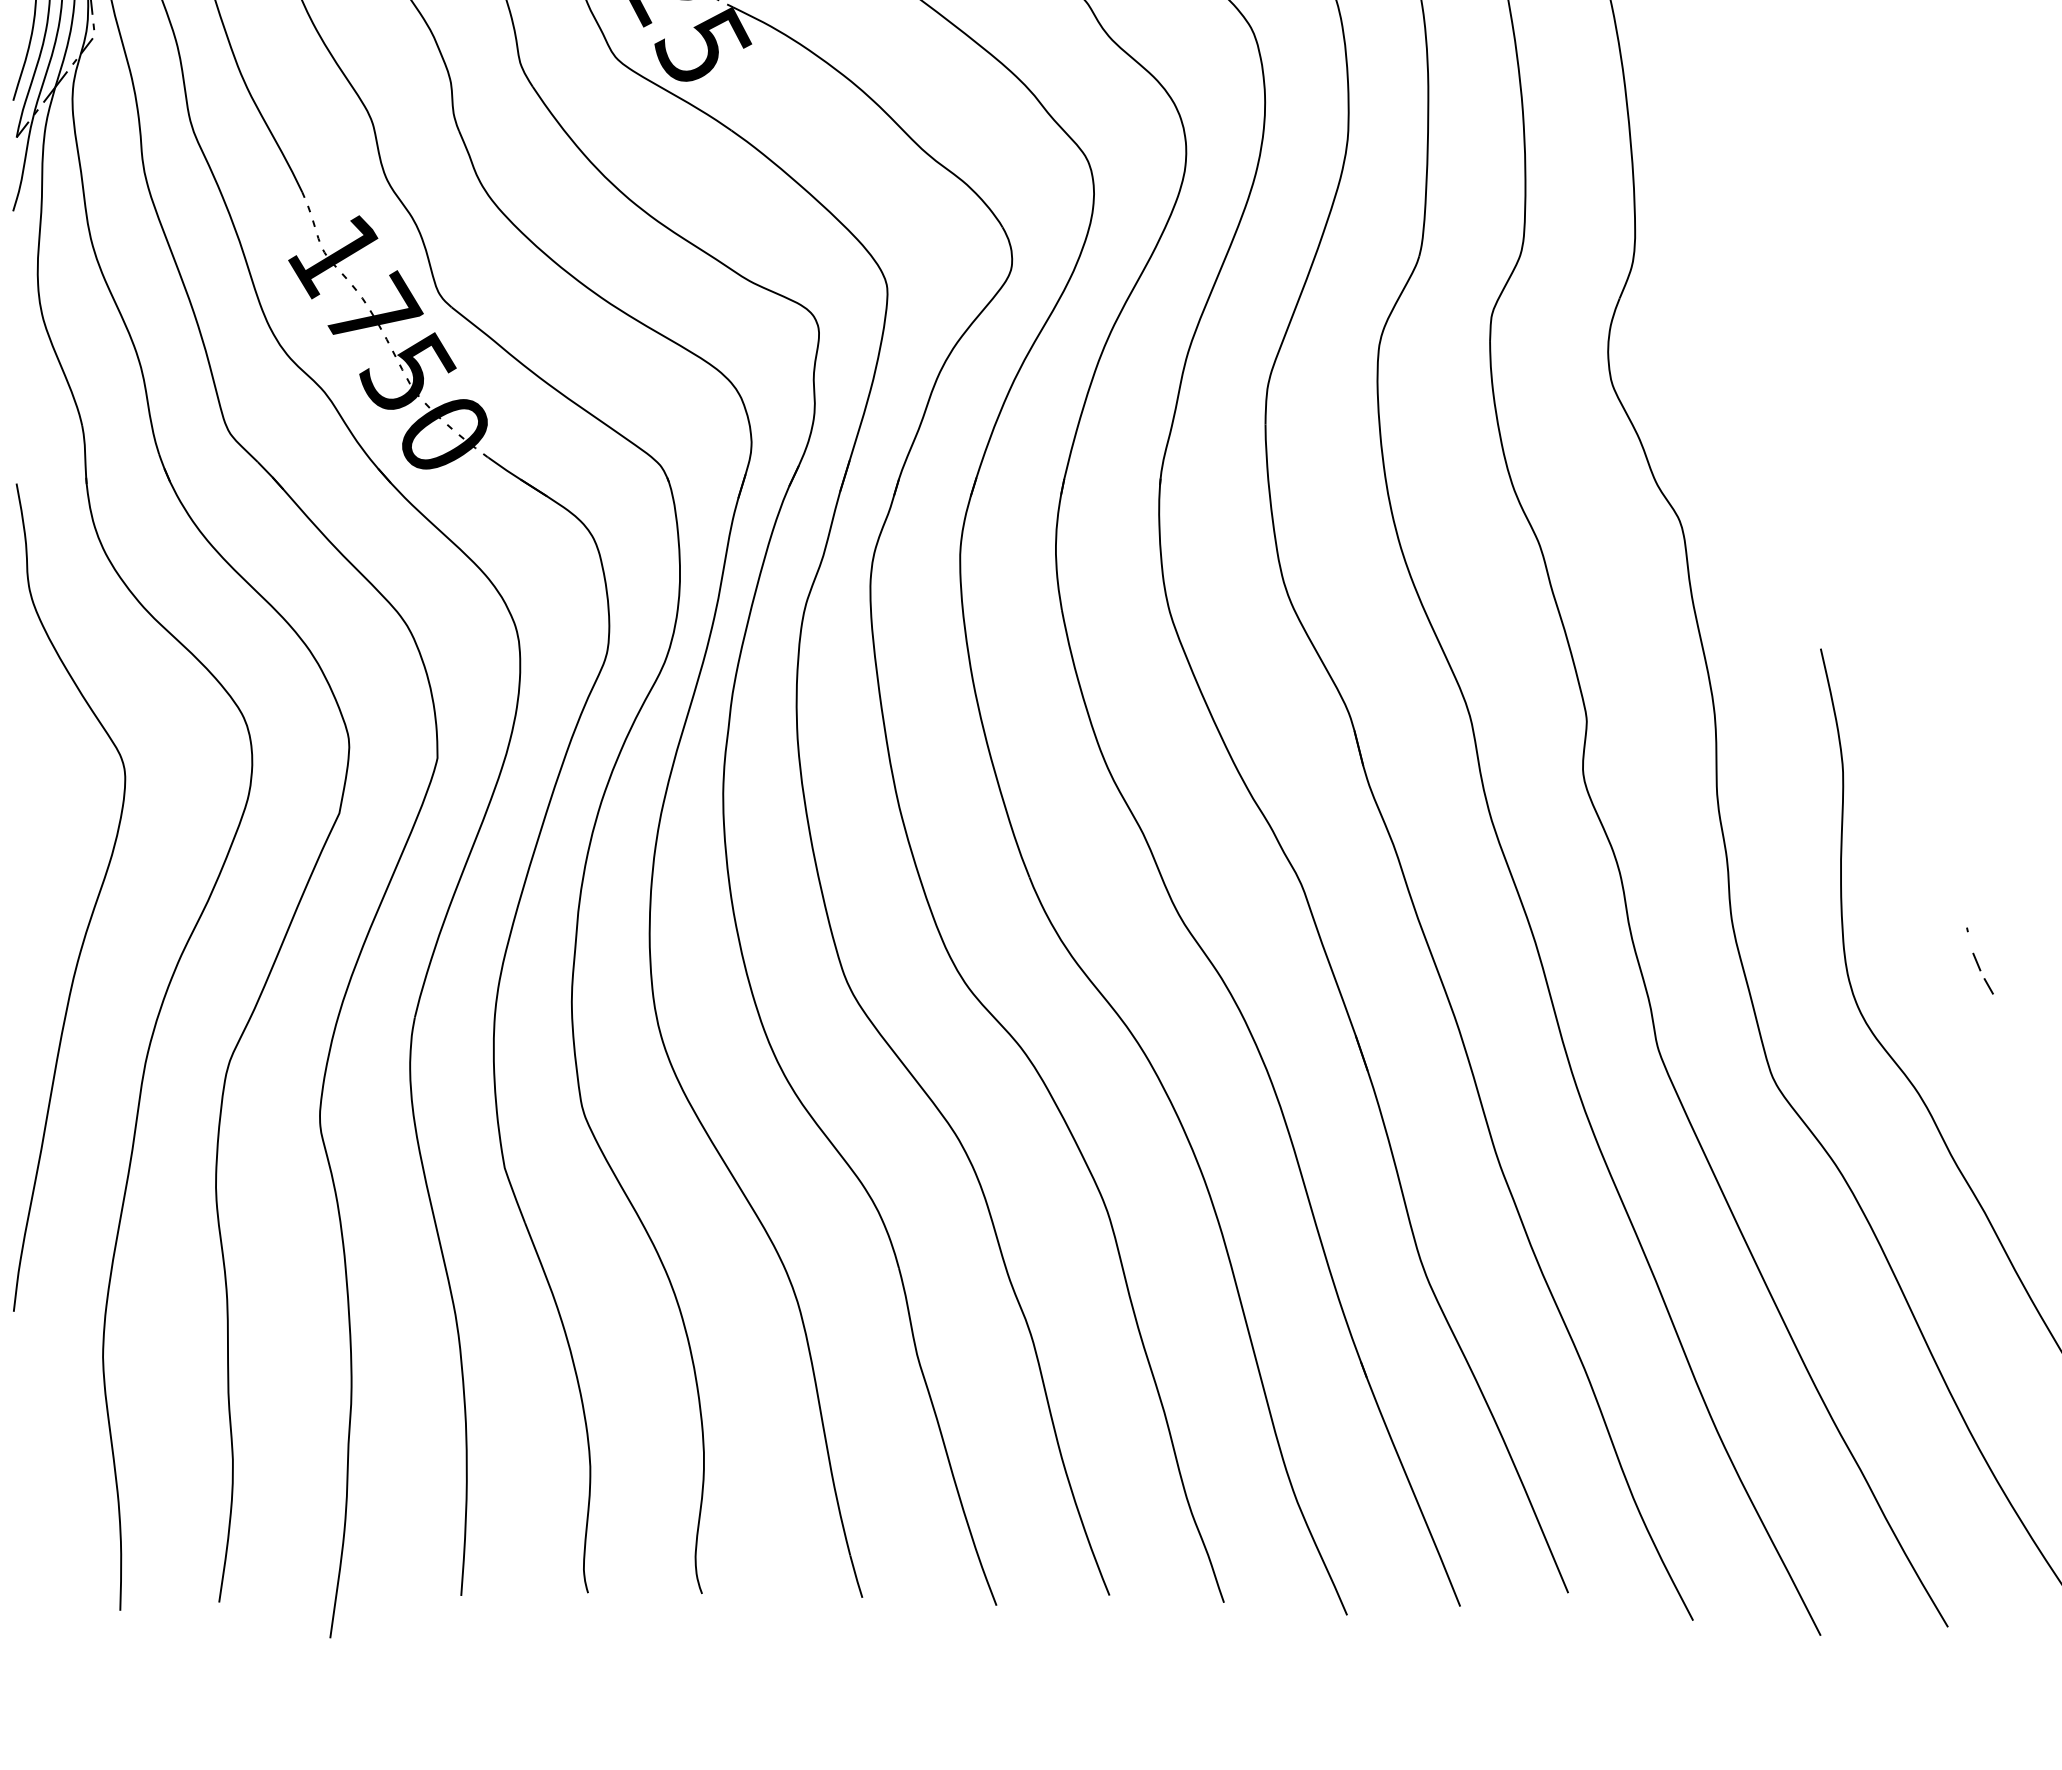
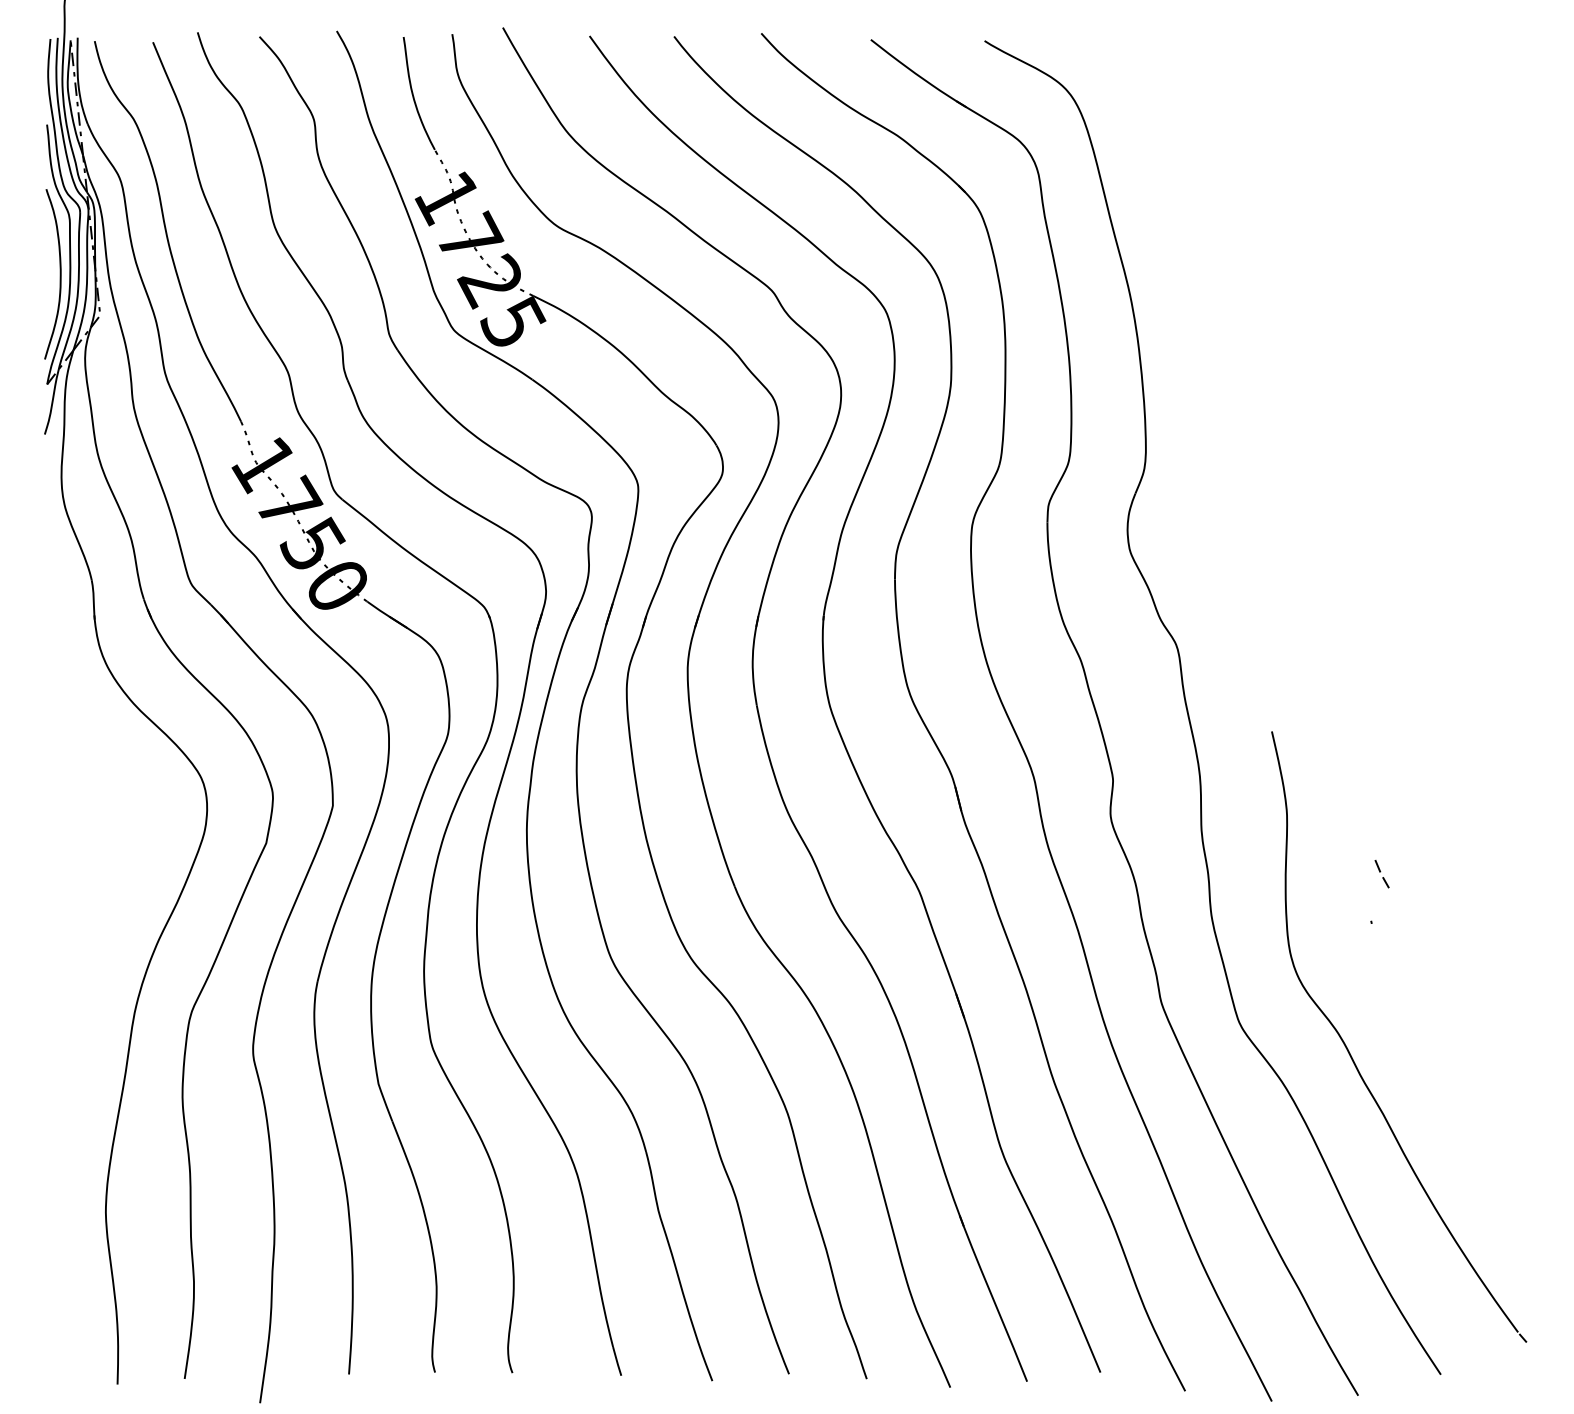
curve: (93, 905) -> (99, 905), removed
part: (1982, 974) -> (1381, 874), moved

